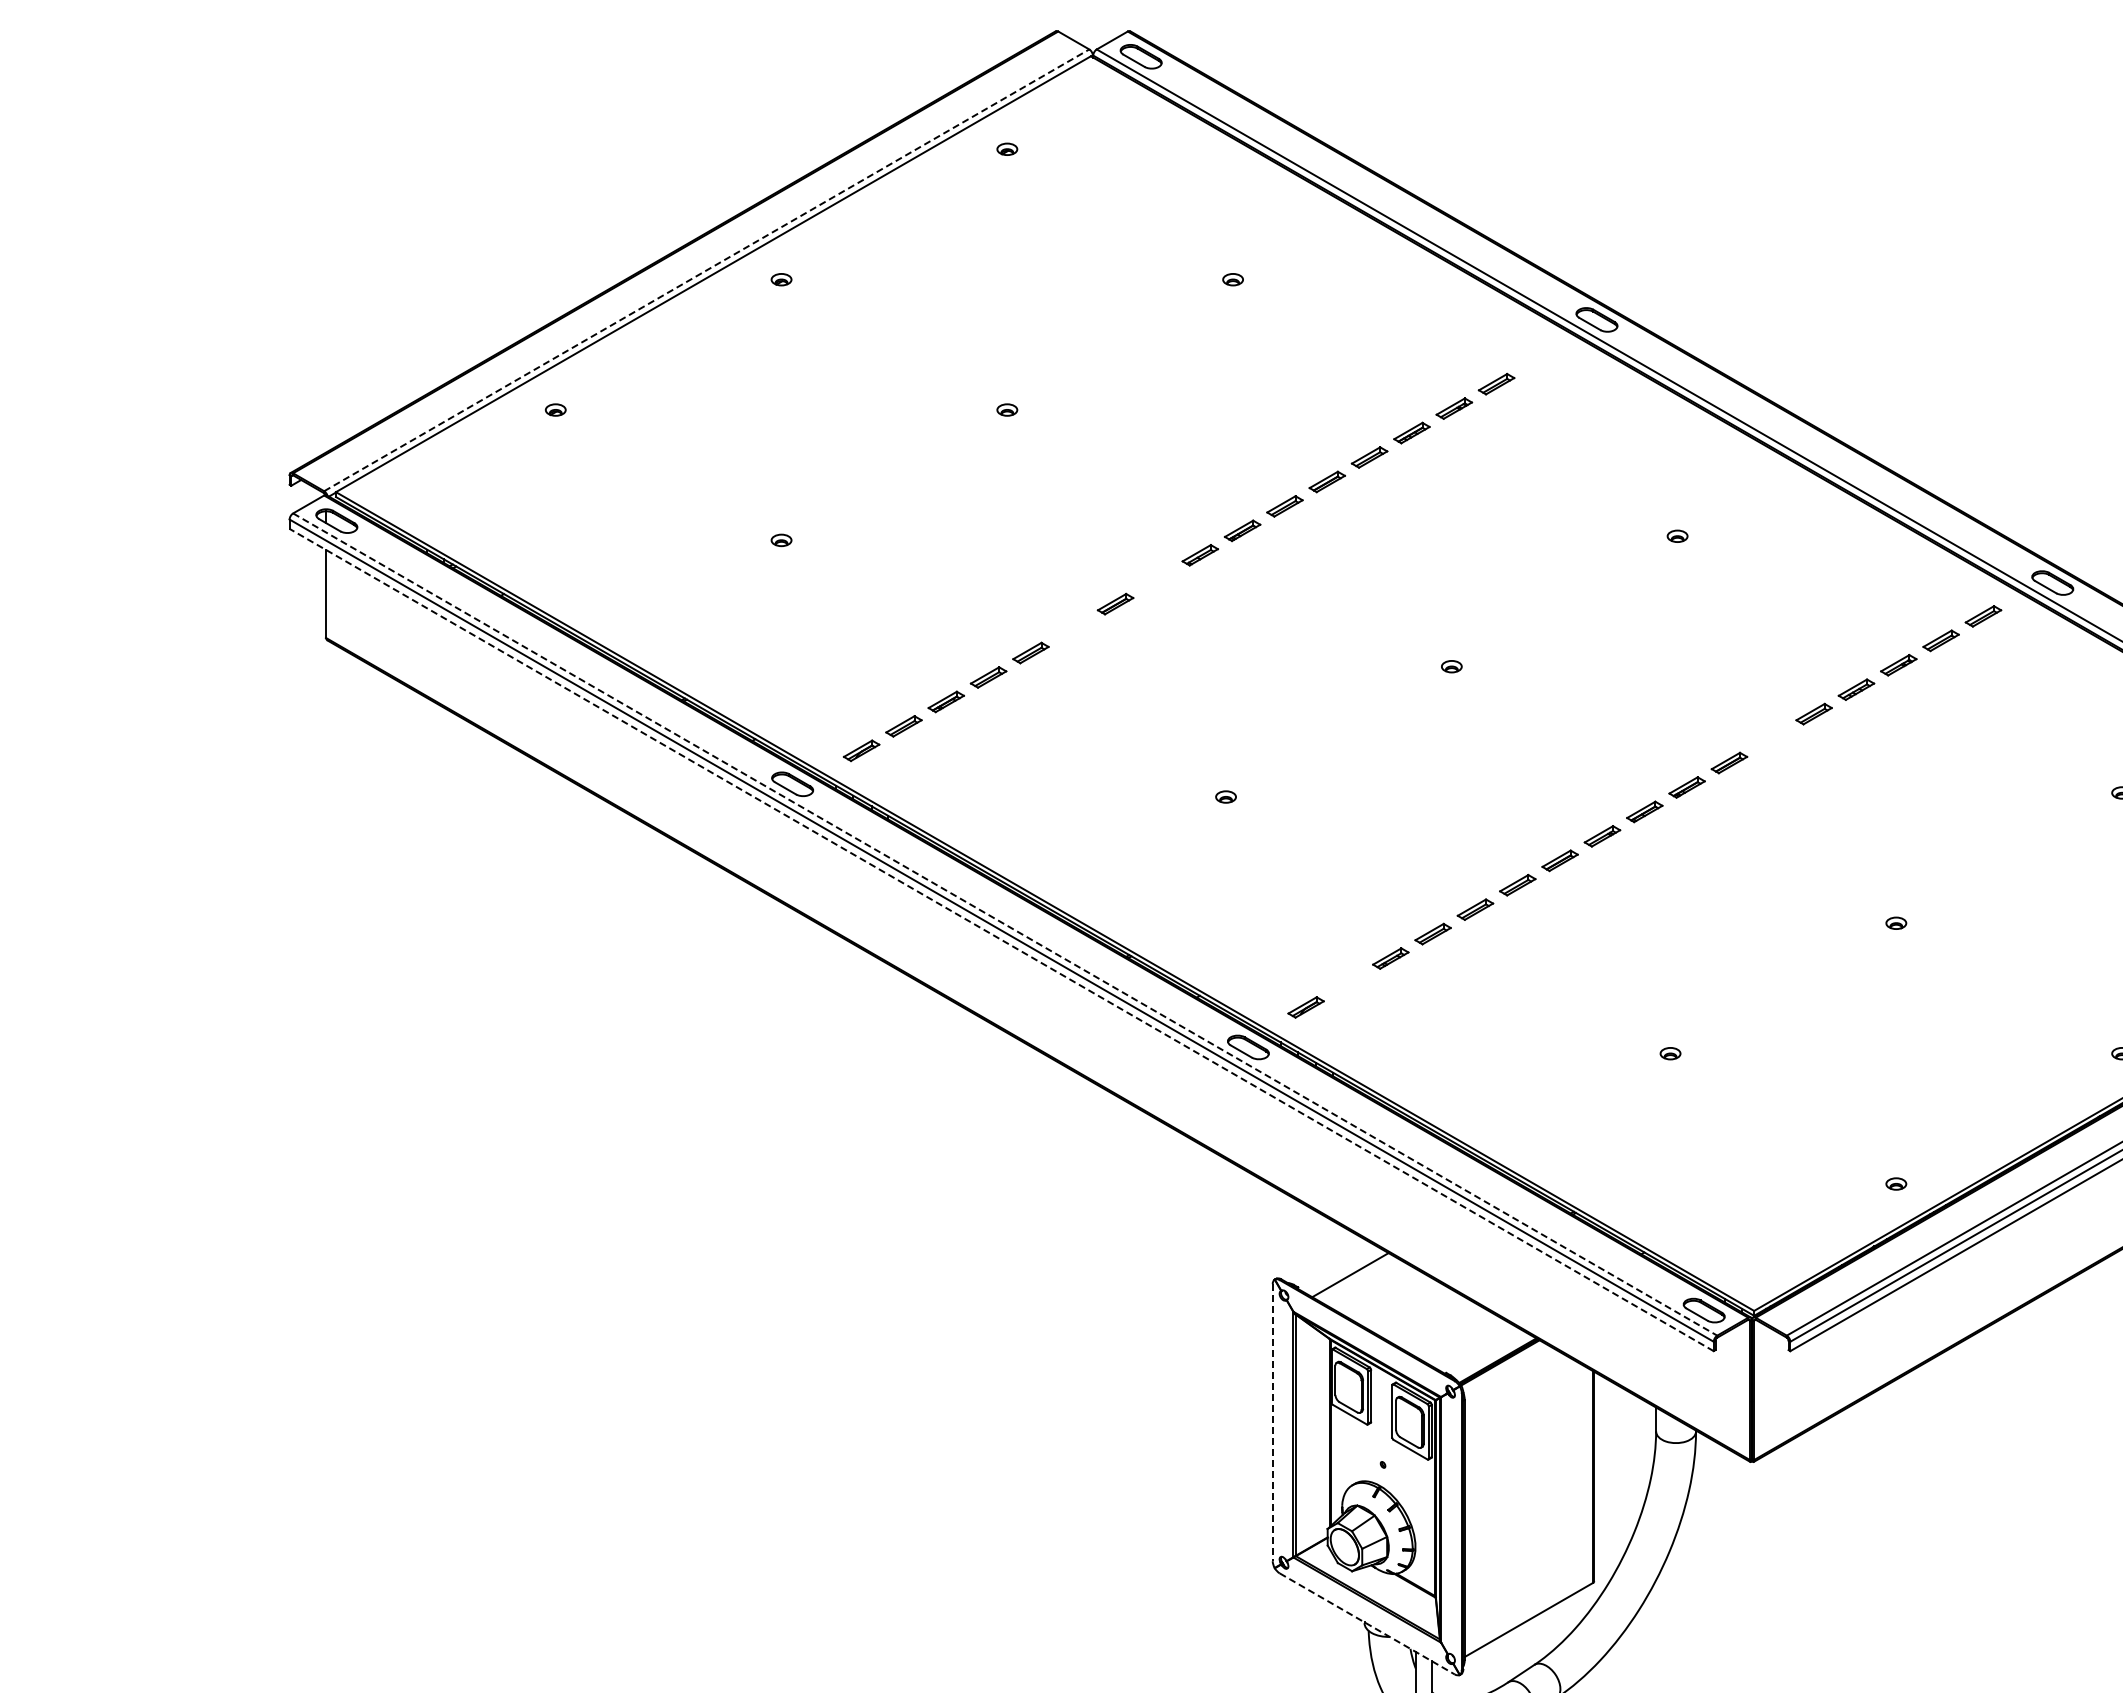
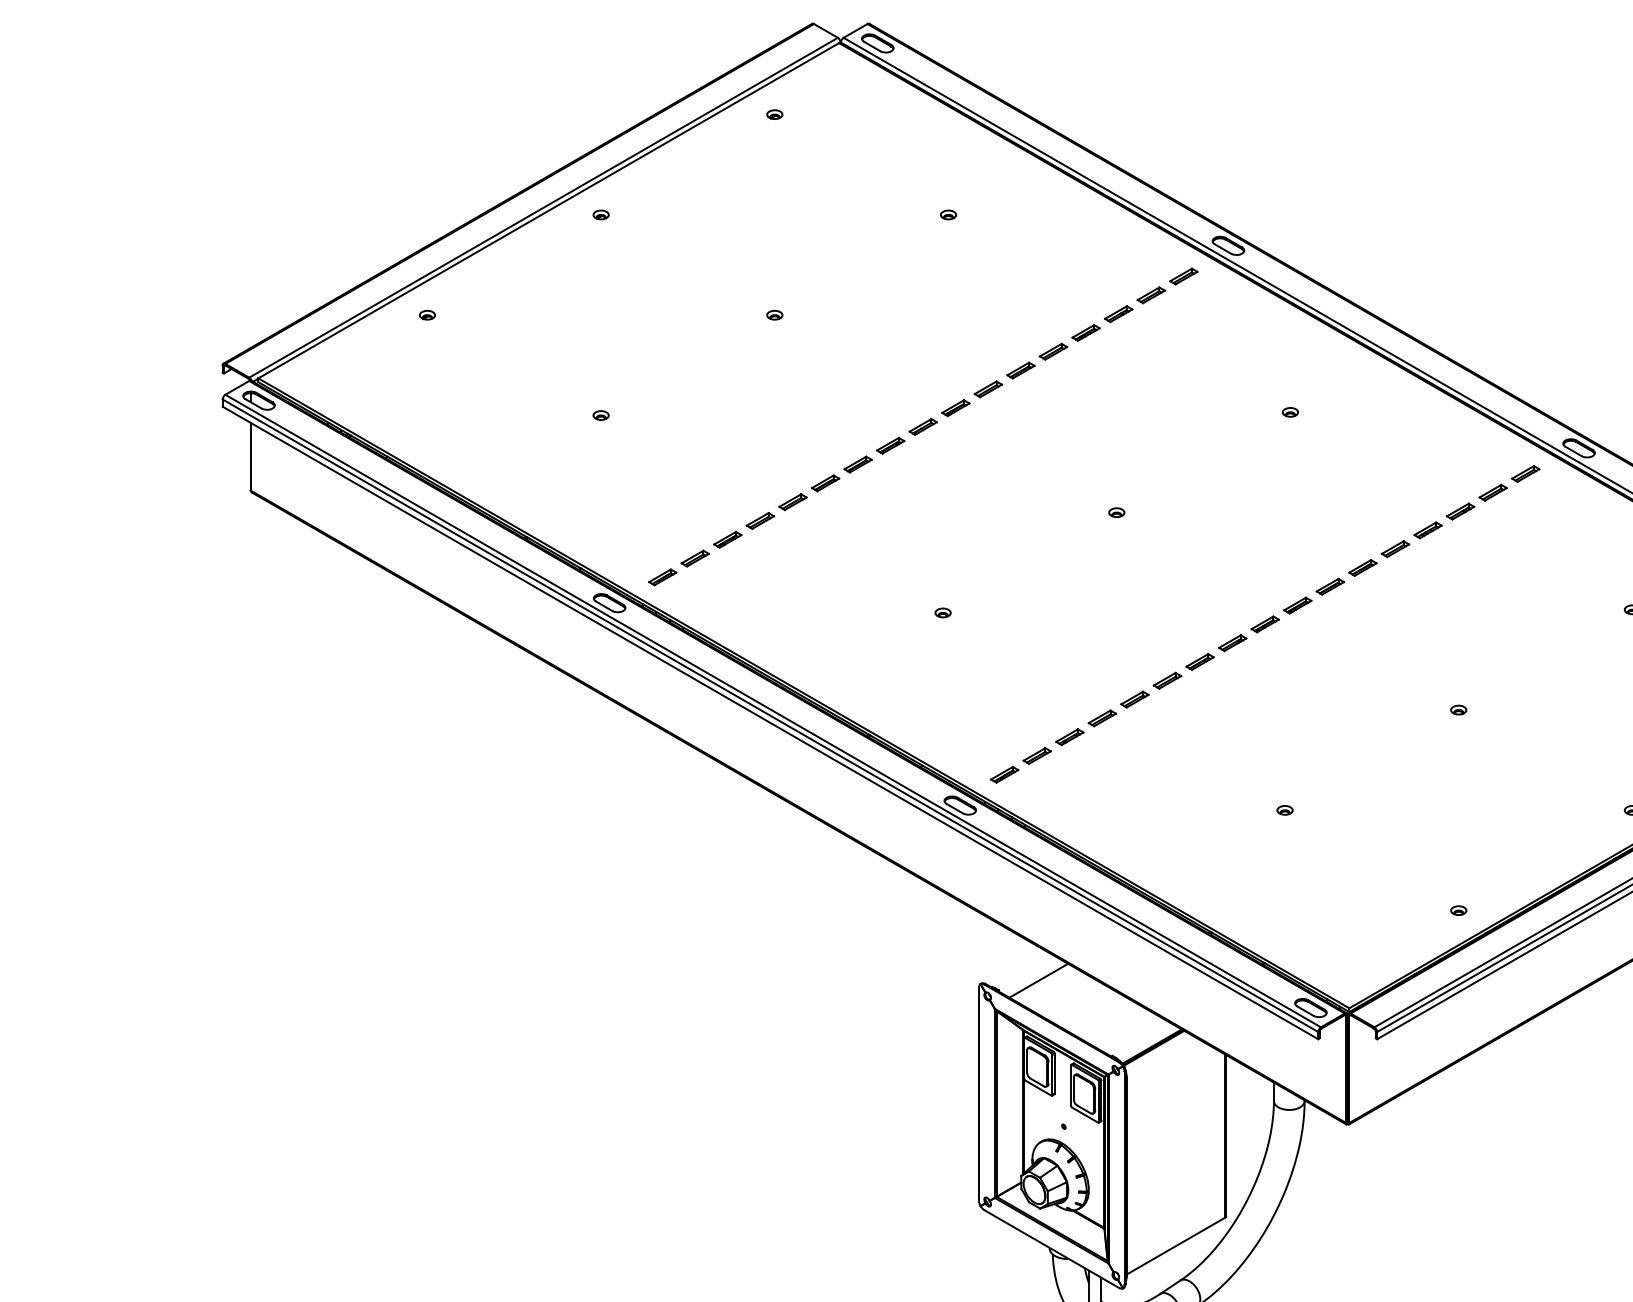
line: (706, 270) -> (543, 207), dashed -> solid
part: (1538, 359) -> (1183, 276), added
part: (1157, 579) -> (890, 445), added
part: (1073, 628) -> (825, 483), added
part: (1771, 738) -> (1362, 567), added
line: (1005, 924) -> (773, 711), dashed -> solid
line: (1001, 939) -> (770, 722), dashed -> solid
part: (1348, 982) -> (1037, 755), added
line: (1272, 1422) -> (978, 1094), dashed -> solid
line: (1367, 1624) -> (1051, 1249), dashed -> solid

